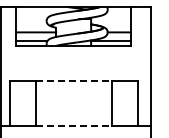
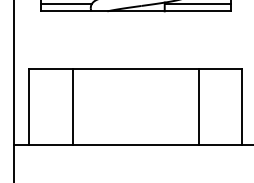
line: (73, 80) -> (135, 69), dashed -> solid
line: (73, 126) -> (135, 145), dashed -> solid

